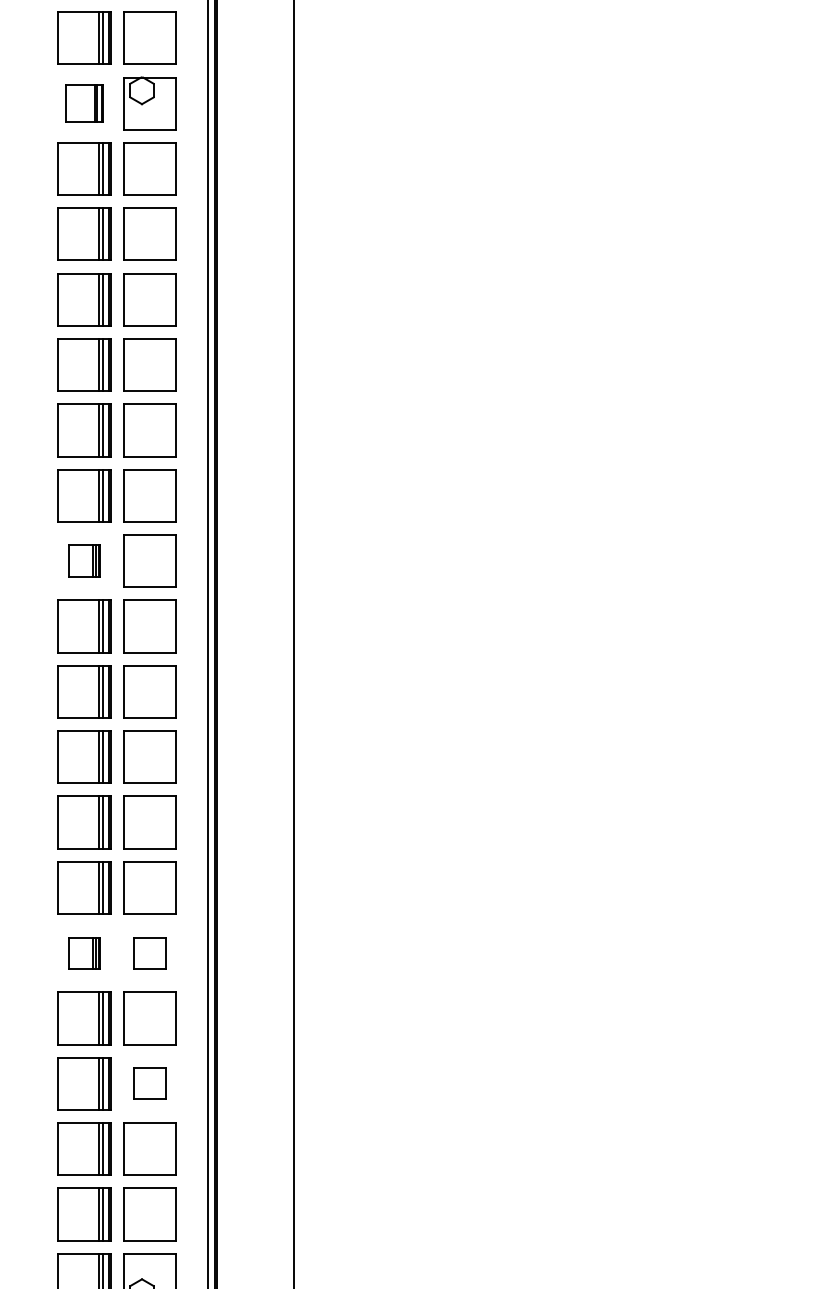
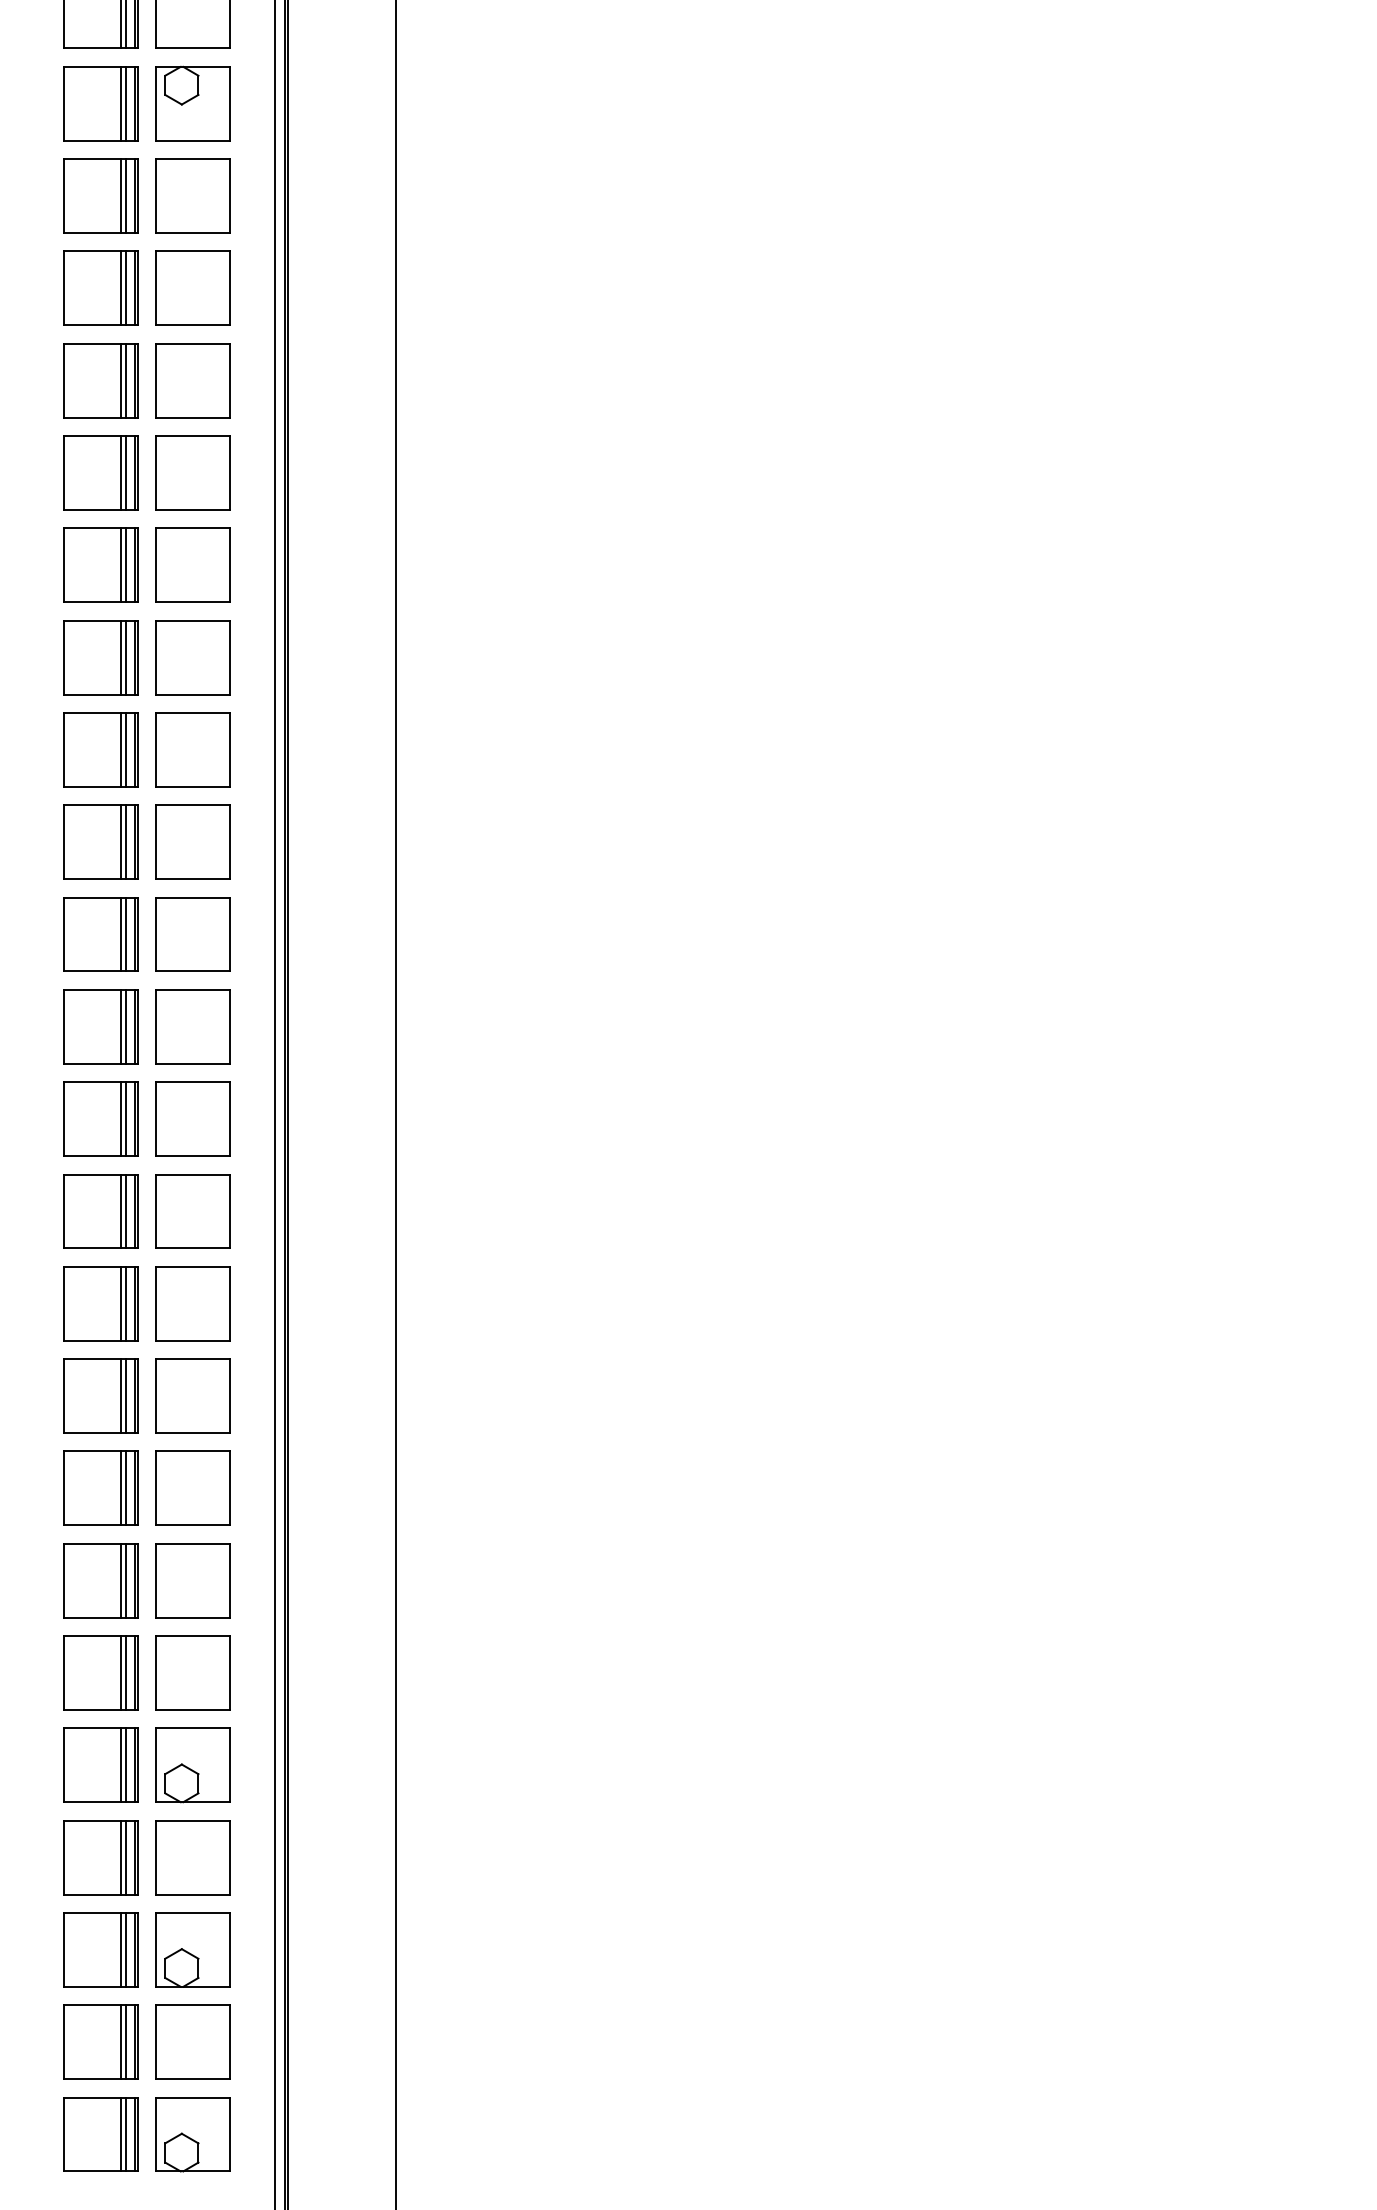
part: (84, 103) -> (100, 103), size x1.43
part: (84, 560) -> (100, 749), size x1.67
part: (84, 952) -> (100, 1303), size x1.67
part: (149, 952) -> (192, 1303), size x1.67
part: (149, 1083) -> (192, 1487), size x1.67

